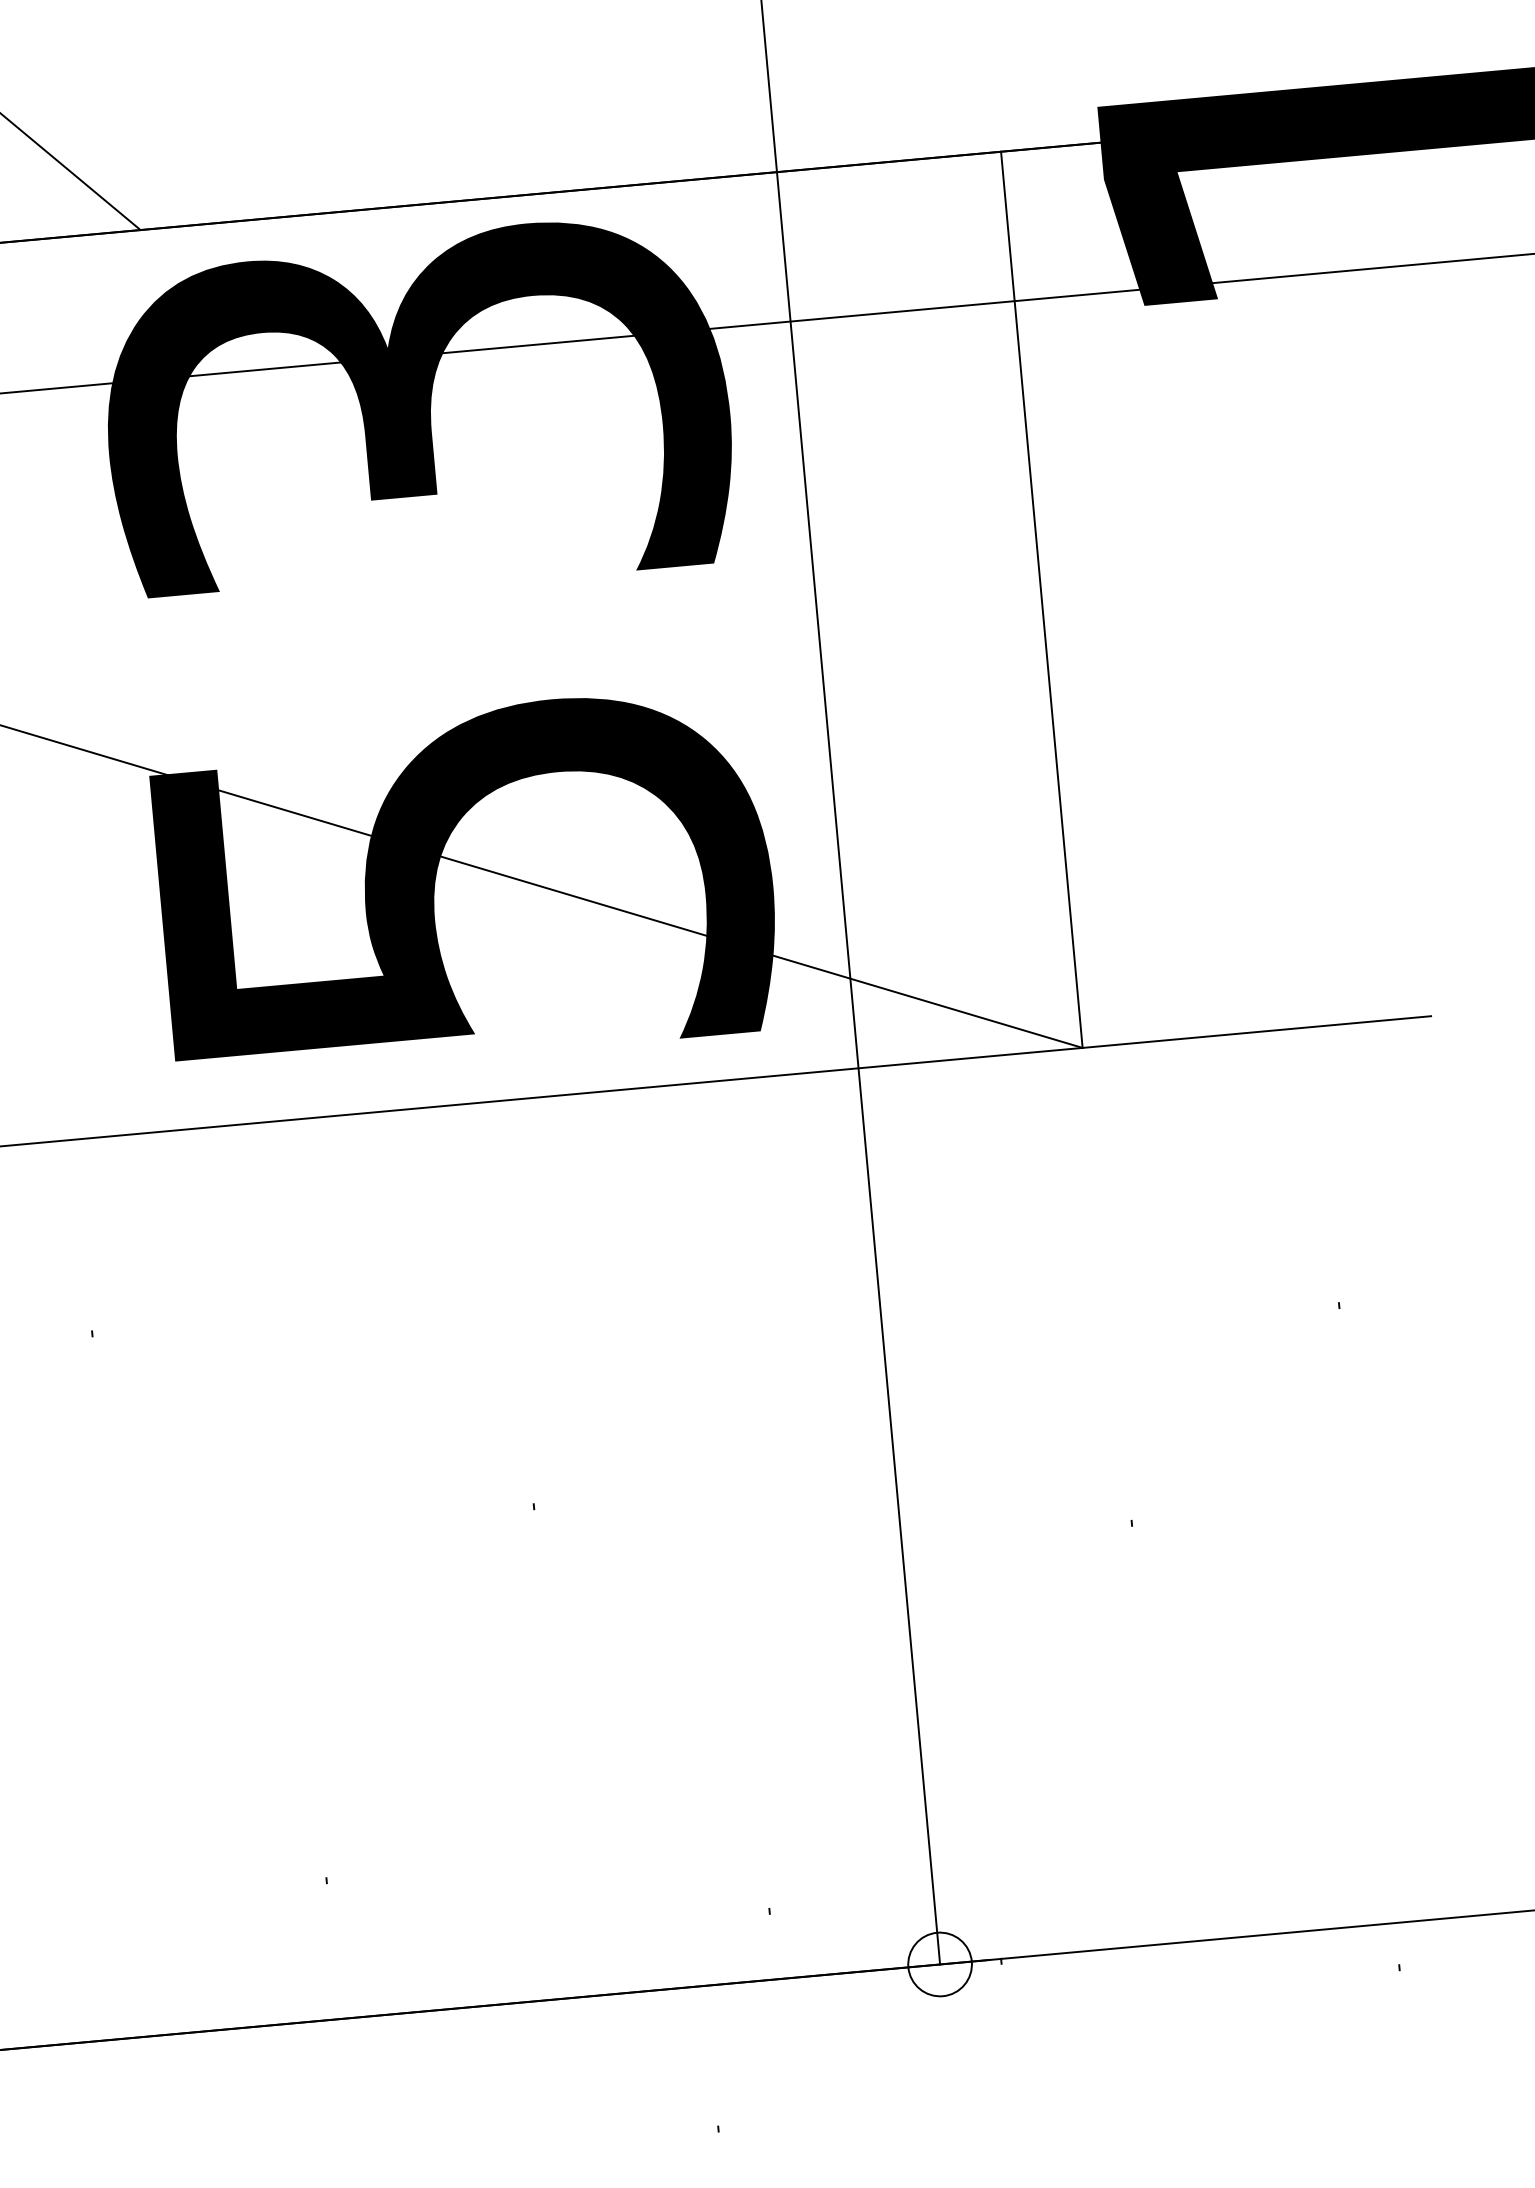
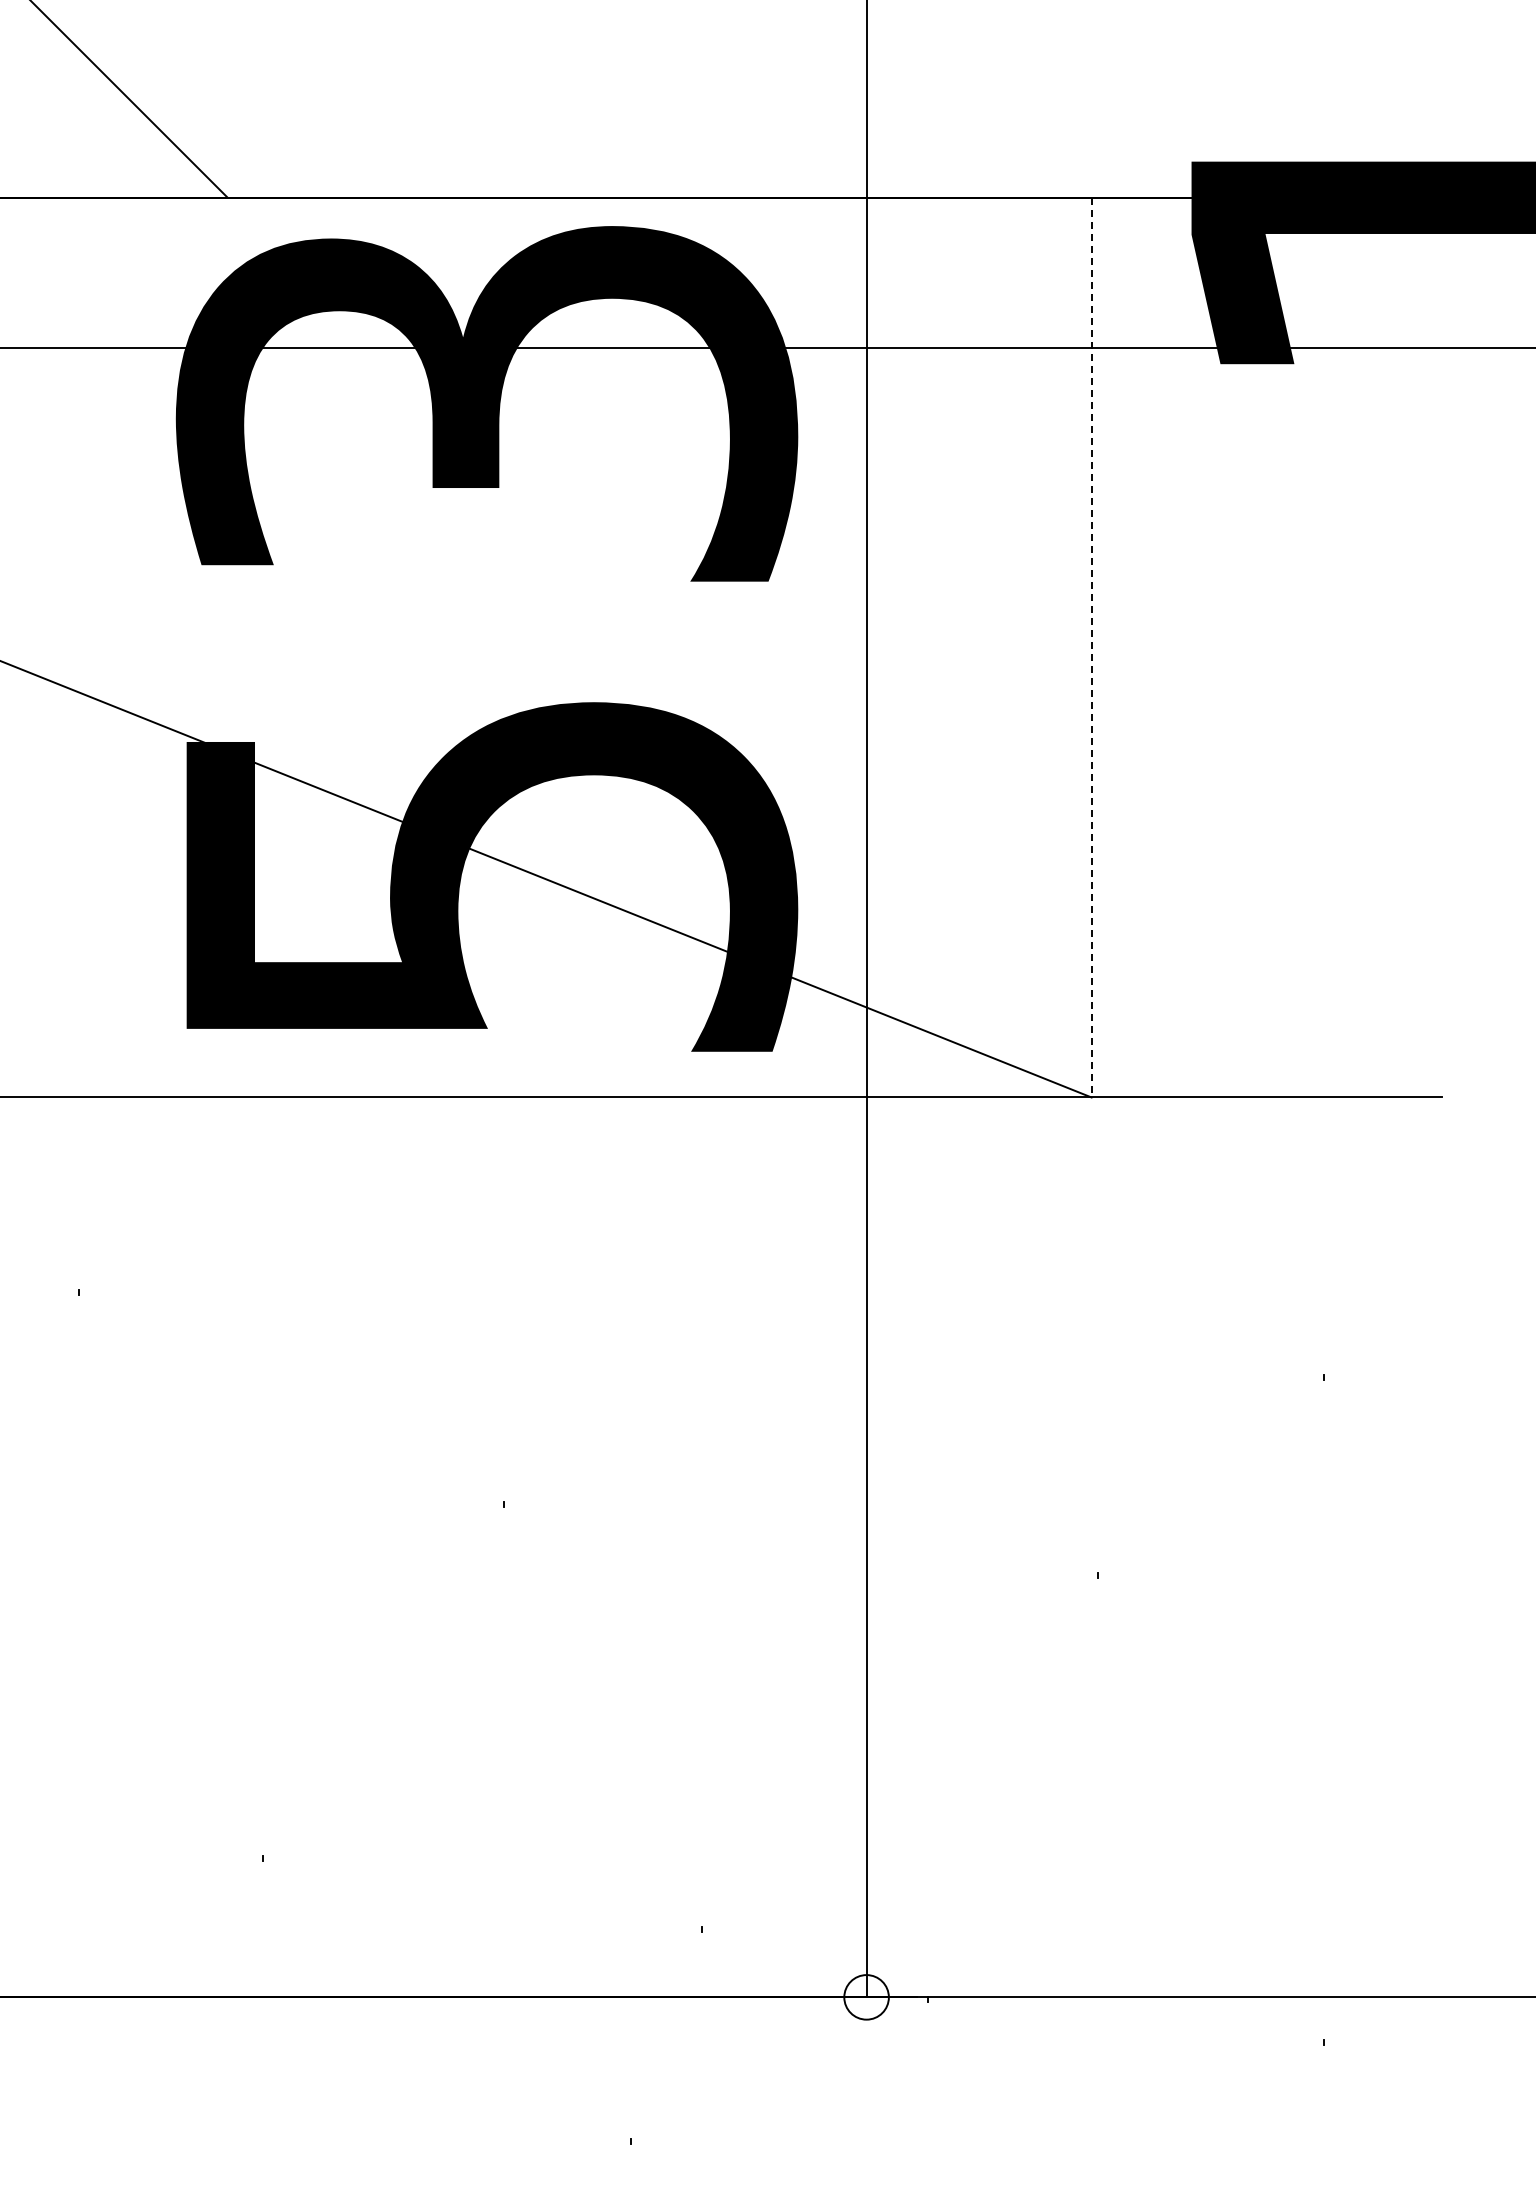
line: (1041, 599) -> (1091, 647), solid -> dashed
circle: (940, 1964) -> (866, 1997), size x0.7

